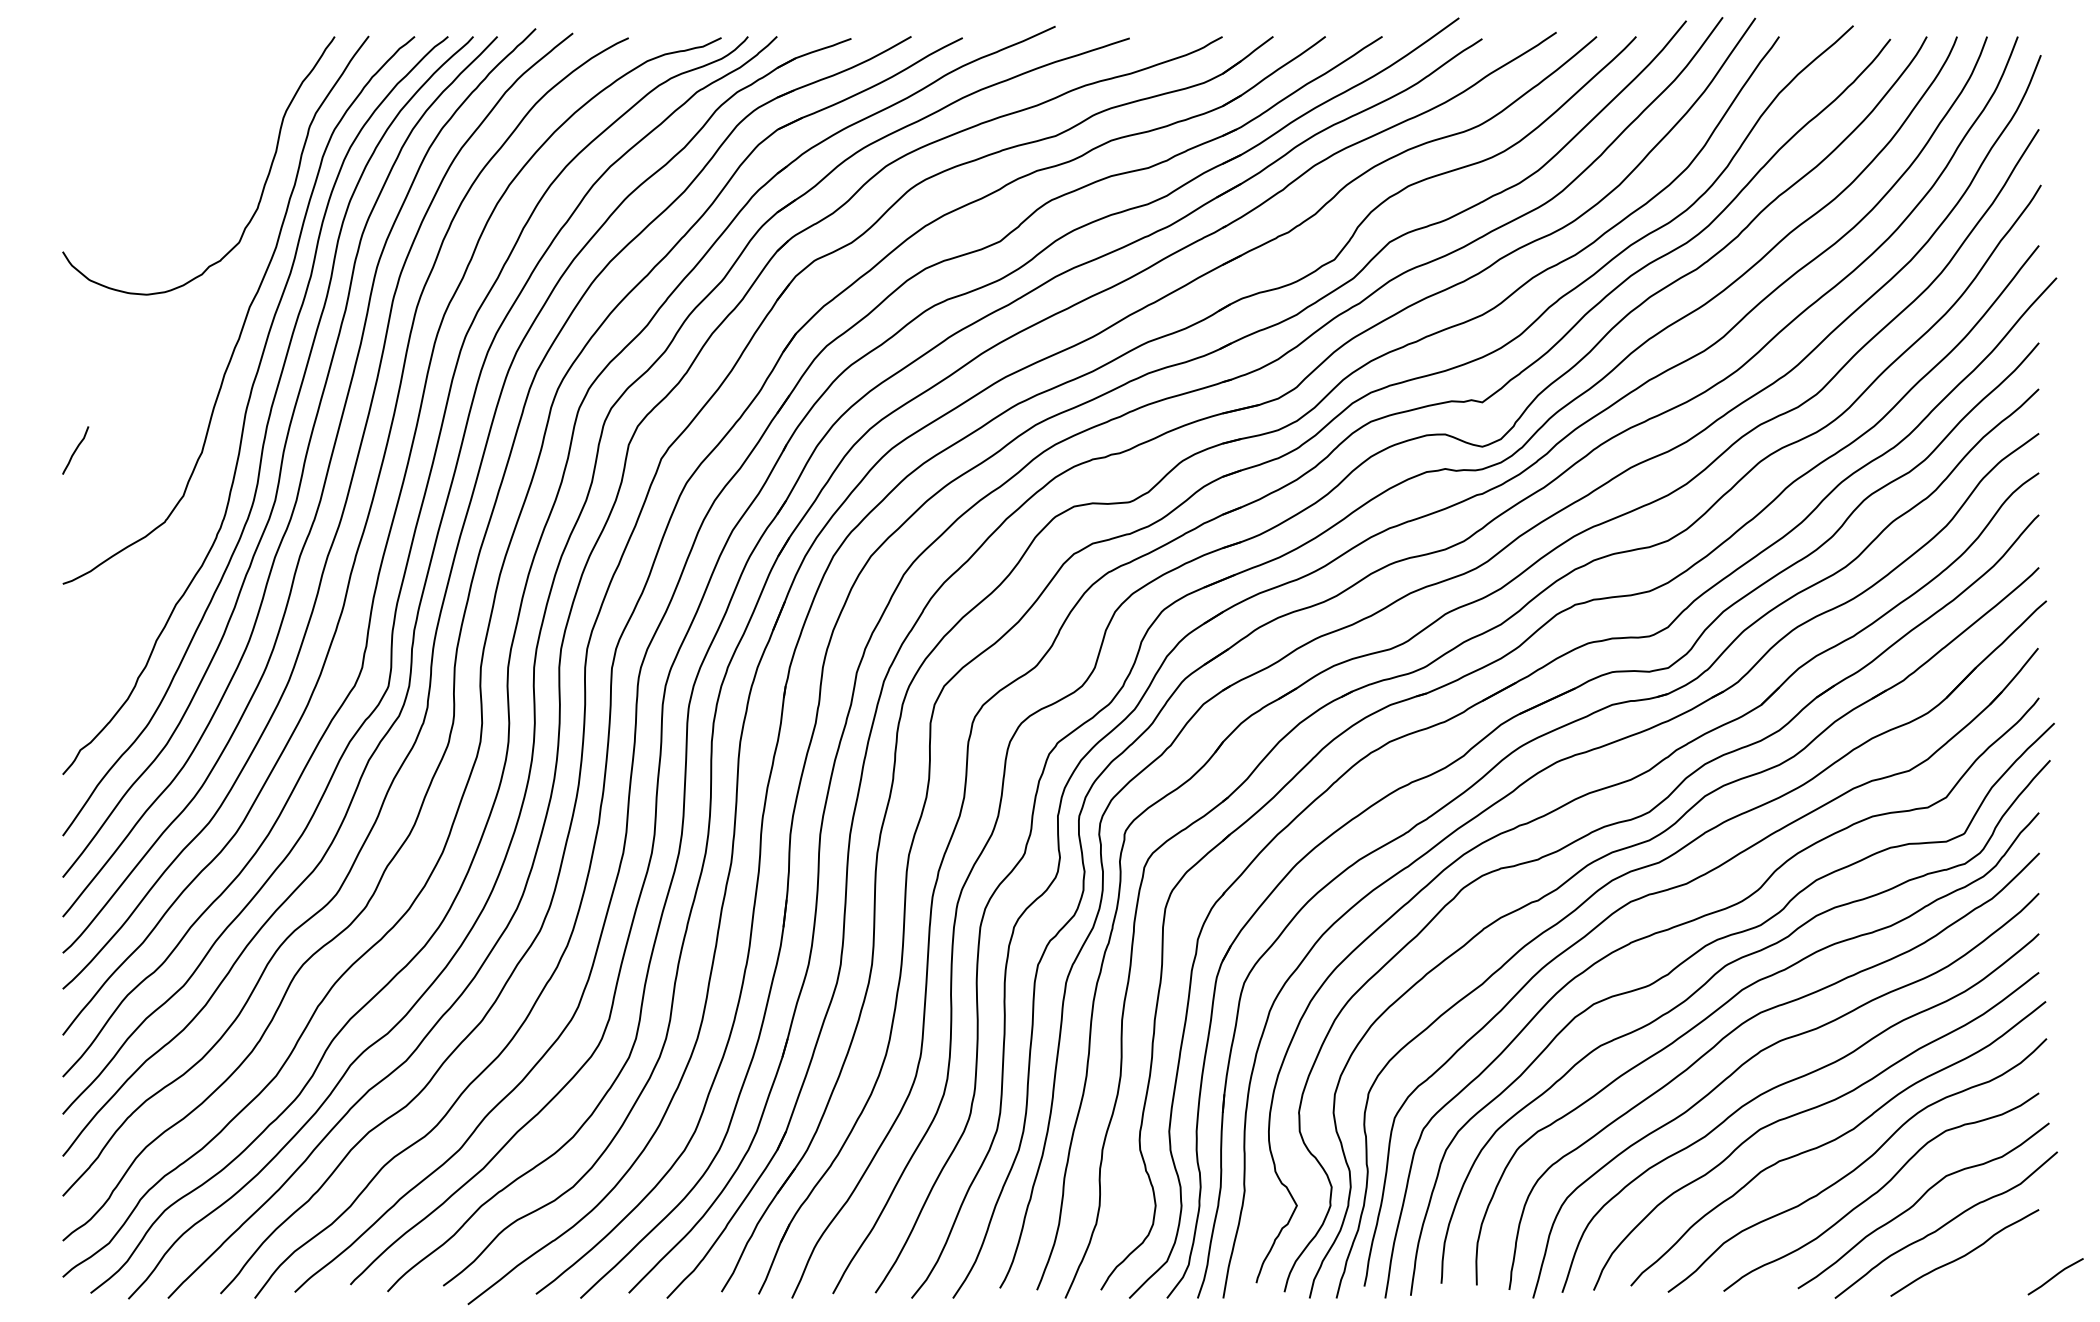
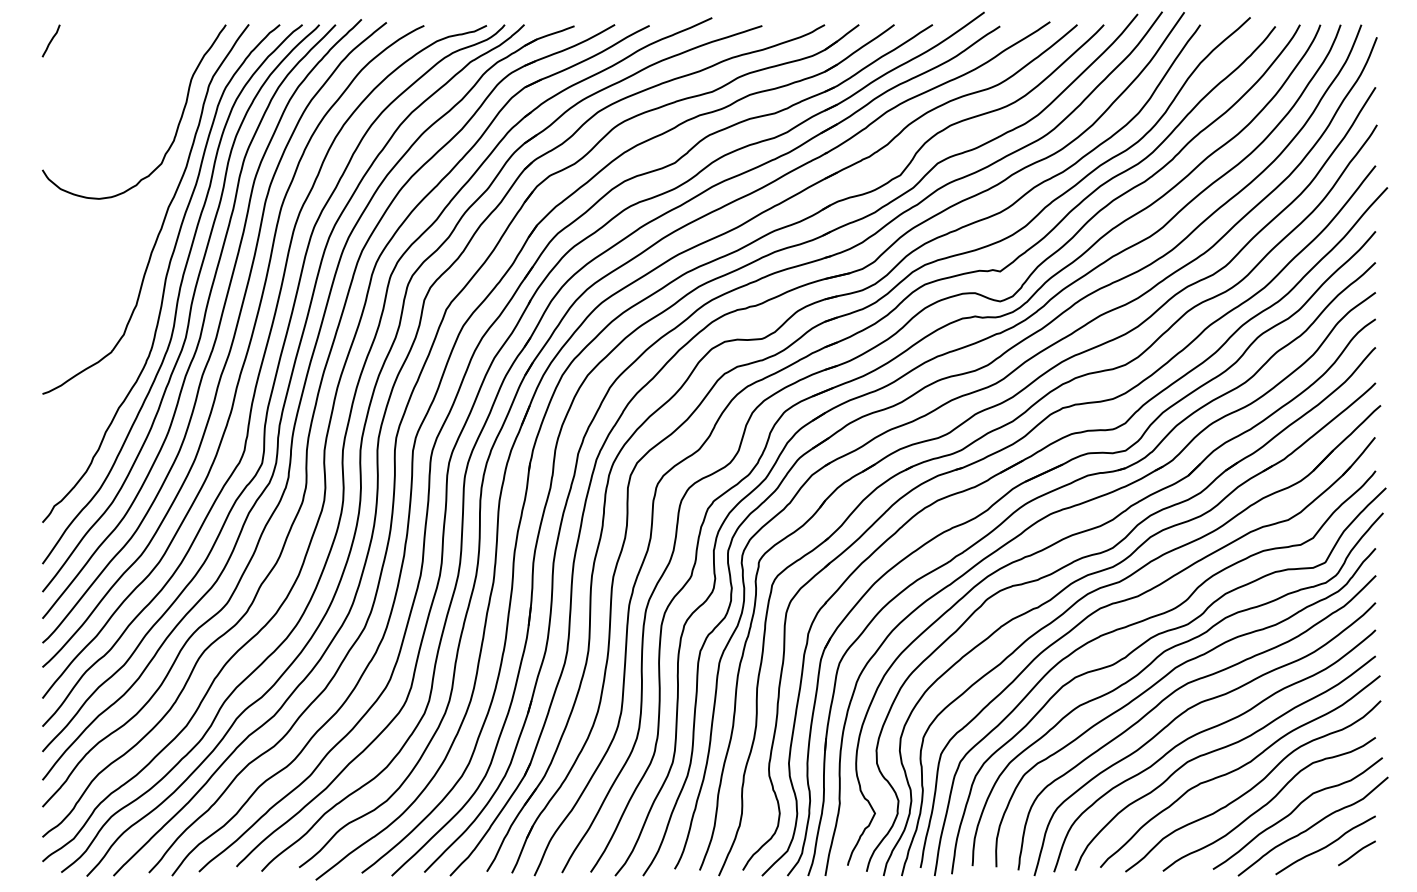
line: (74, 449) -> (50, 40), moved
line: (2054, 1276) -> (1356, 853), moved

